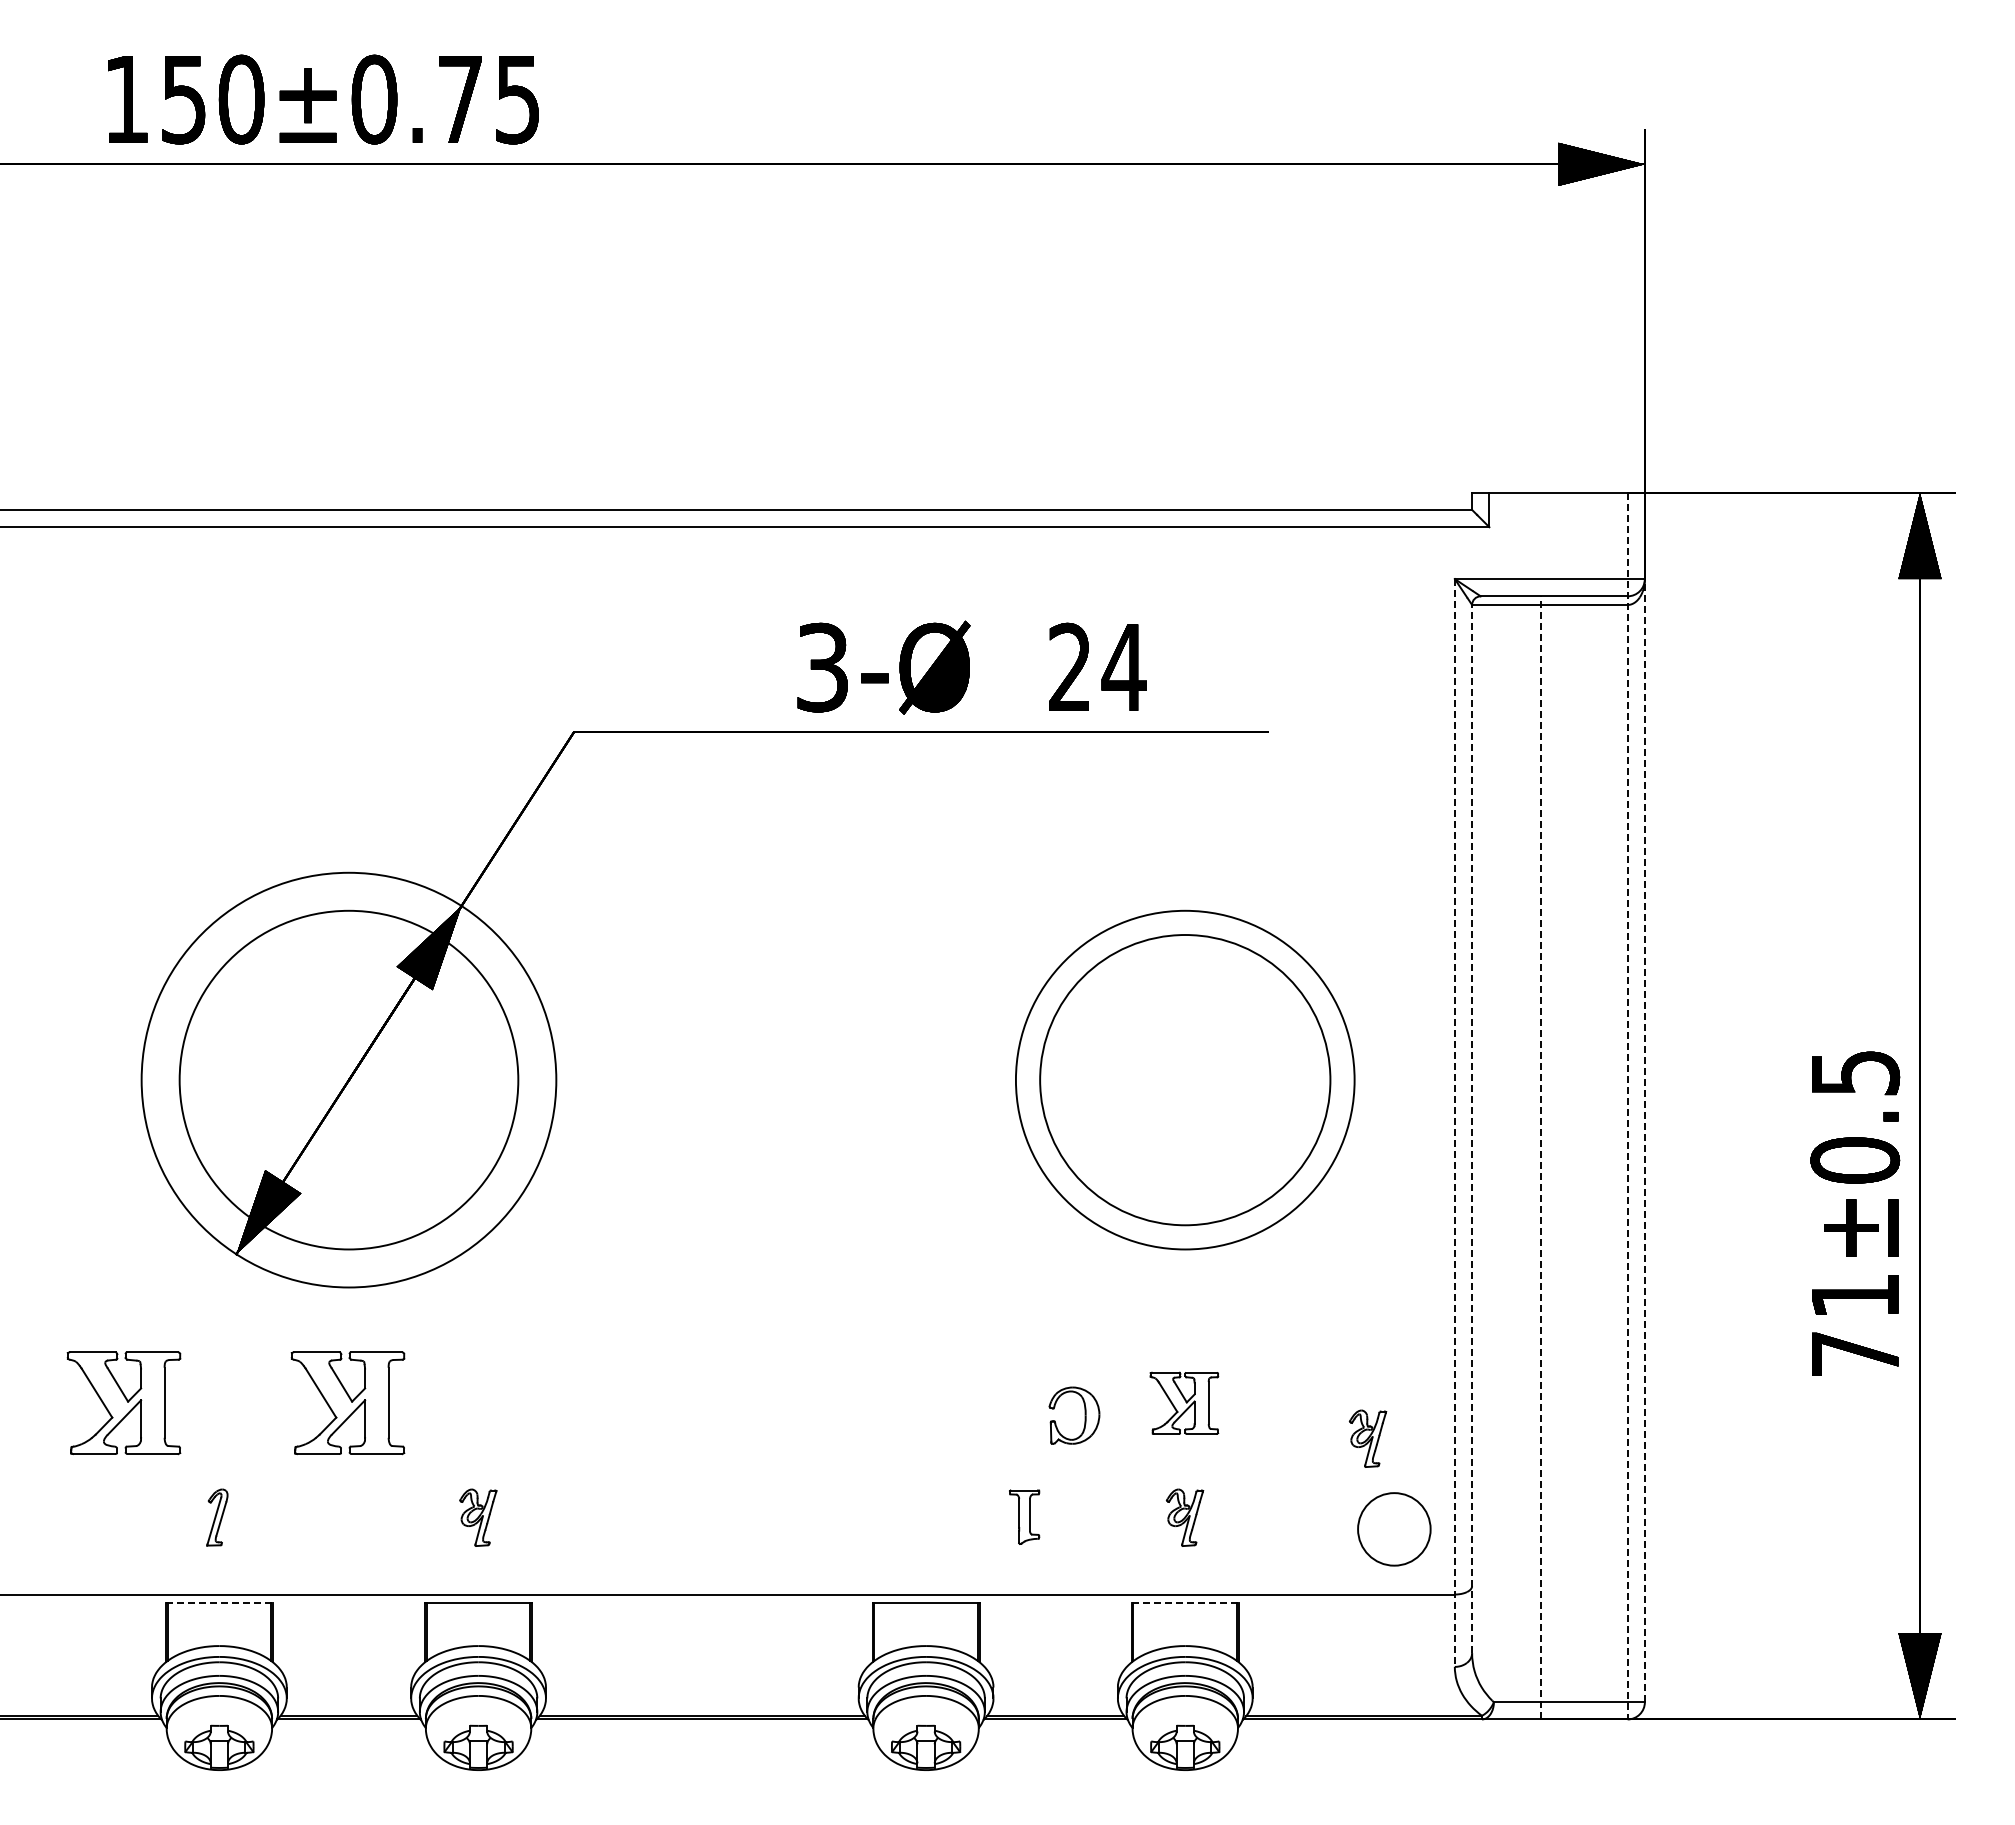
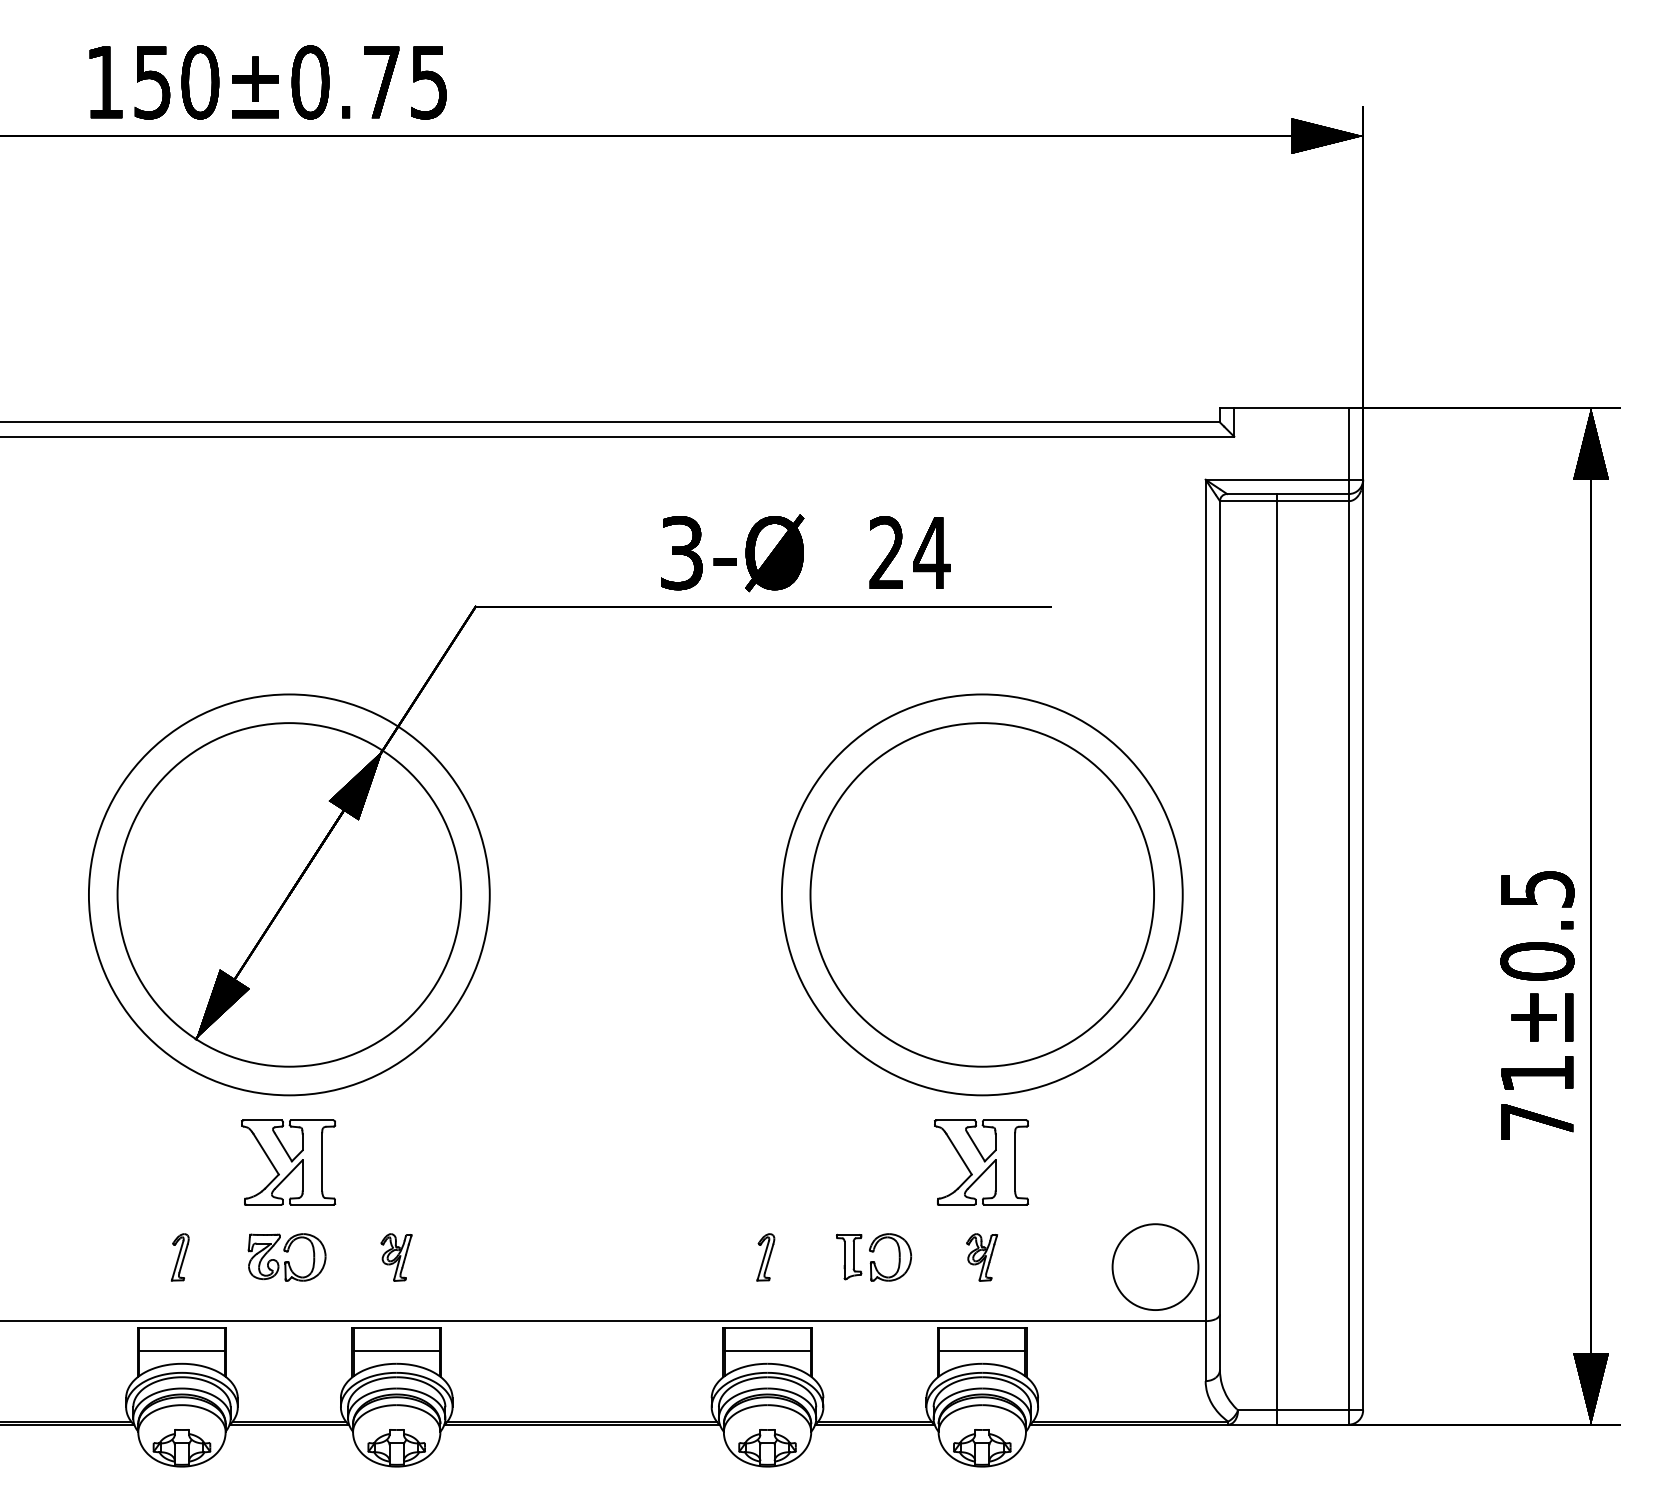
circle: (1184, 1079) -> (981, 894), size x1.43
circle: (348, 1080) -> (288, 895), size x1.43
circle: (1185, 1080) -> (982, 895), size x1.43
line: (1644, 1097) -> (1362, 909), dashed -> solid
line: (1627, 1106) -> (1348, 916), dashed -> solid
line: (1454, 1122) -> (1205, 930), dashed -> solid
line: (1472, 1128) -> (1220, 934), dashed -> solid
line: (1541, 1157) -> (1277, 959), dashed -> solid
part: (123, 1403) -> (102, 1162), removed
part: (1184, 1403) -> (981, 1162), size x1.67
part: (1084, 1415) -> (898, 1257), moved
part: (1367, 1438) -> (1133, 1191), removed
part: (346, 1517) -> (287, 1257), added
part: (924, 1517) -> (766, 1257), added
circle: (1394, 1529) -> (1155, 1267), size x1.43
line: (219, 1602) -> (182, 1327), dashed -> solid
line: (1185, 1602) -> (982, 1327), dashed -> solid
line: (219, 1630) -> (182, 1350), added
line: (478, 1630) -> (396, 1350), added
line: (925, 1630) -> (767, 1350), added
line: (1185, 1630) -> (982, 1350), added

